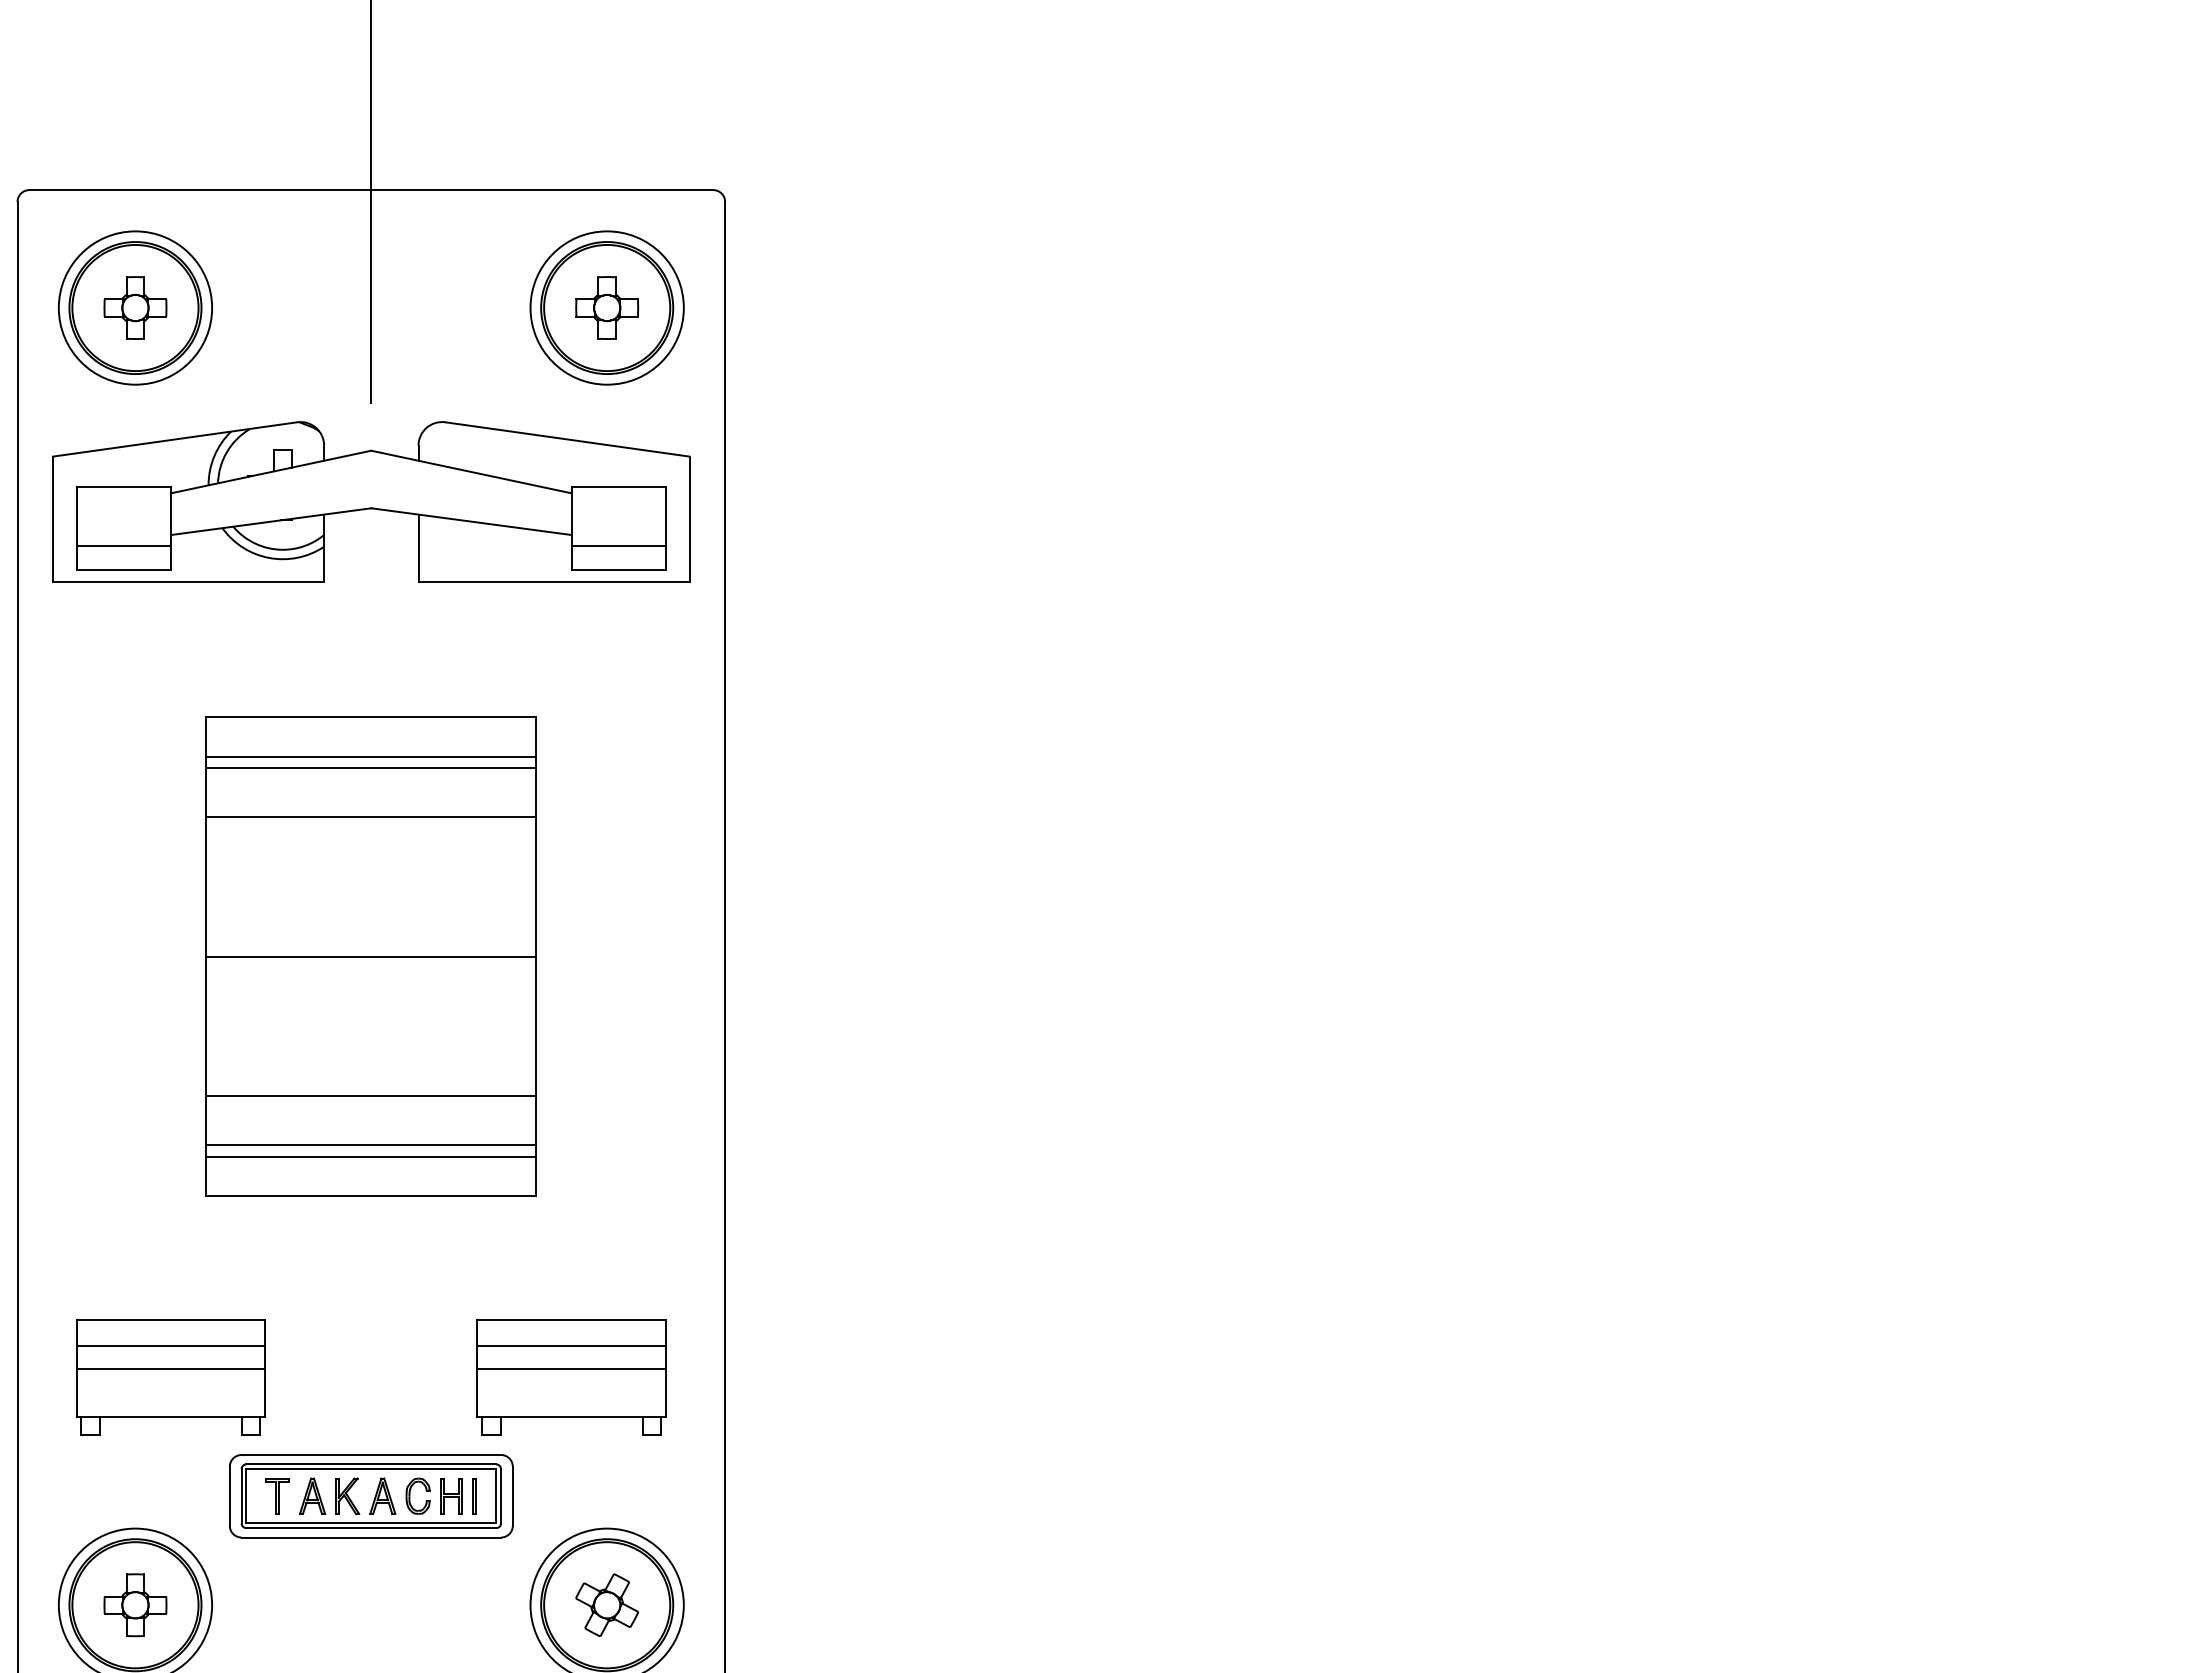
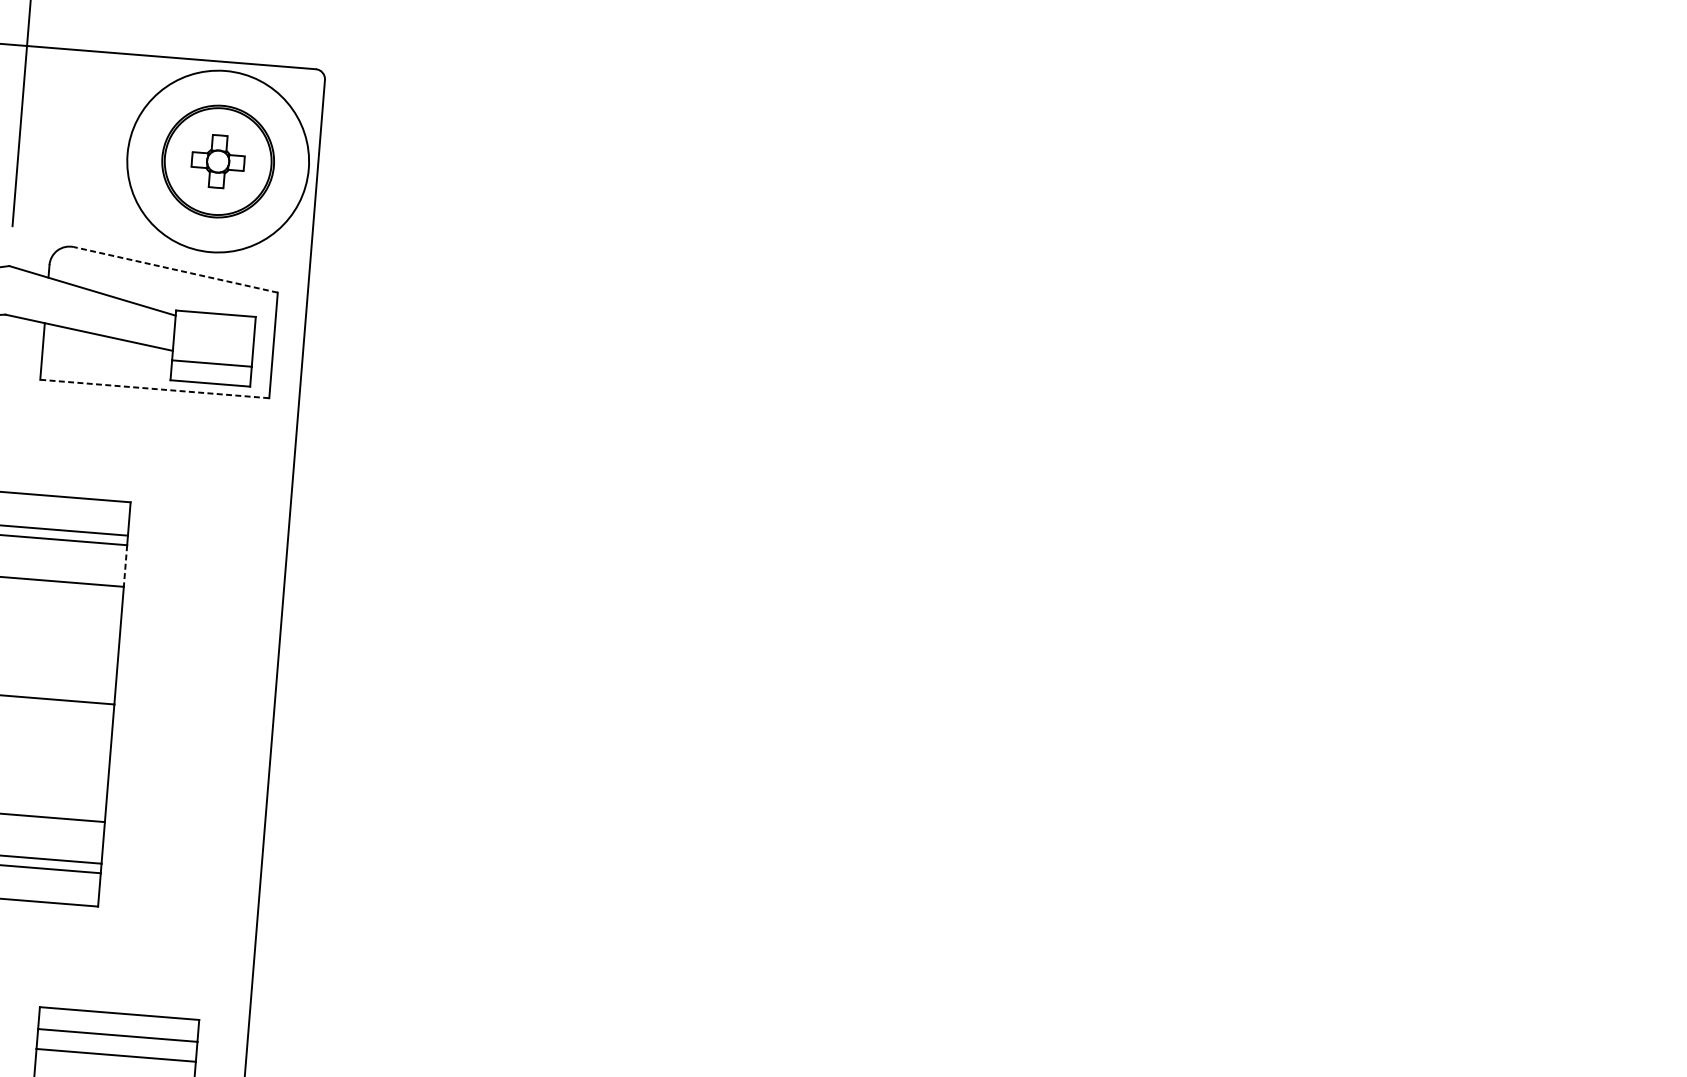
circle: (606, 307) -> (217, 161), size x1.4
line: (567, 439) -> (175, 269), solid -> dashed
line: (554, 581) -> (155, 388), solid -> dashed
line: (536, 792) -> (125, 565), solid -> dashed

